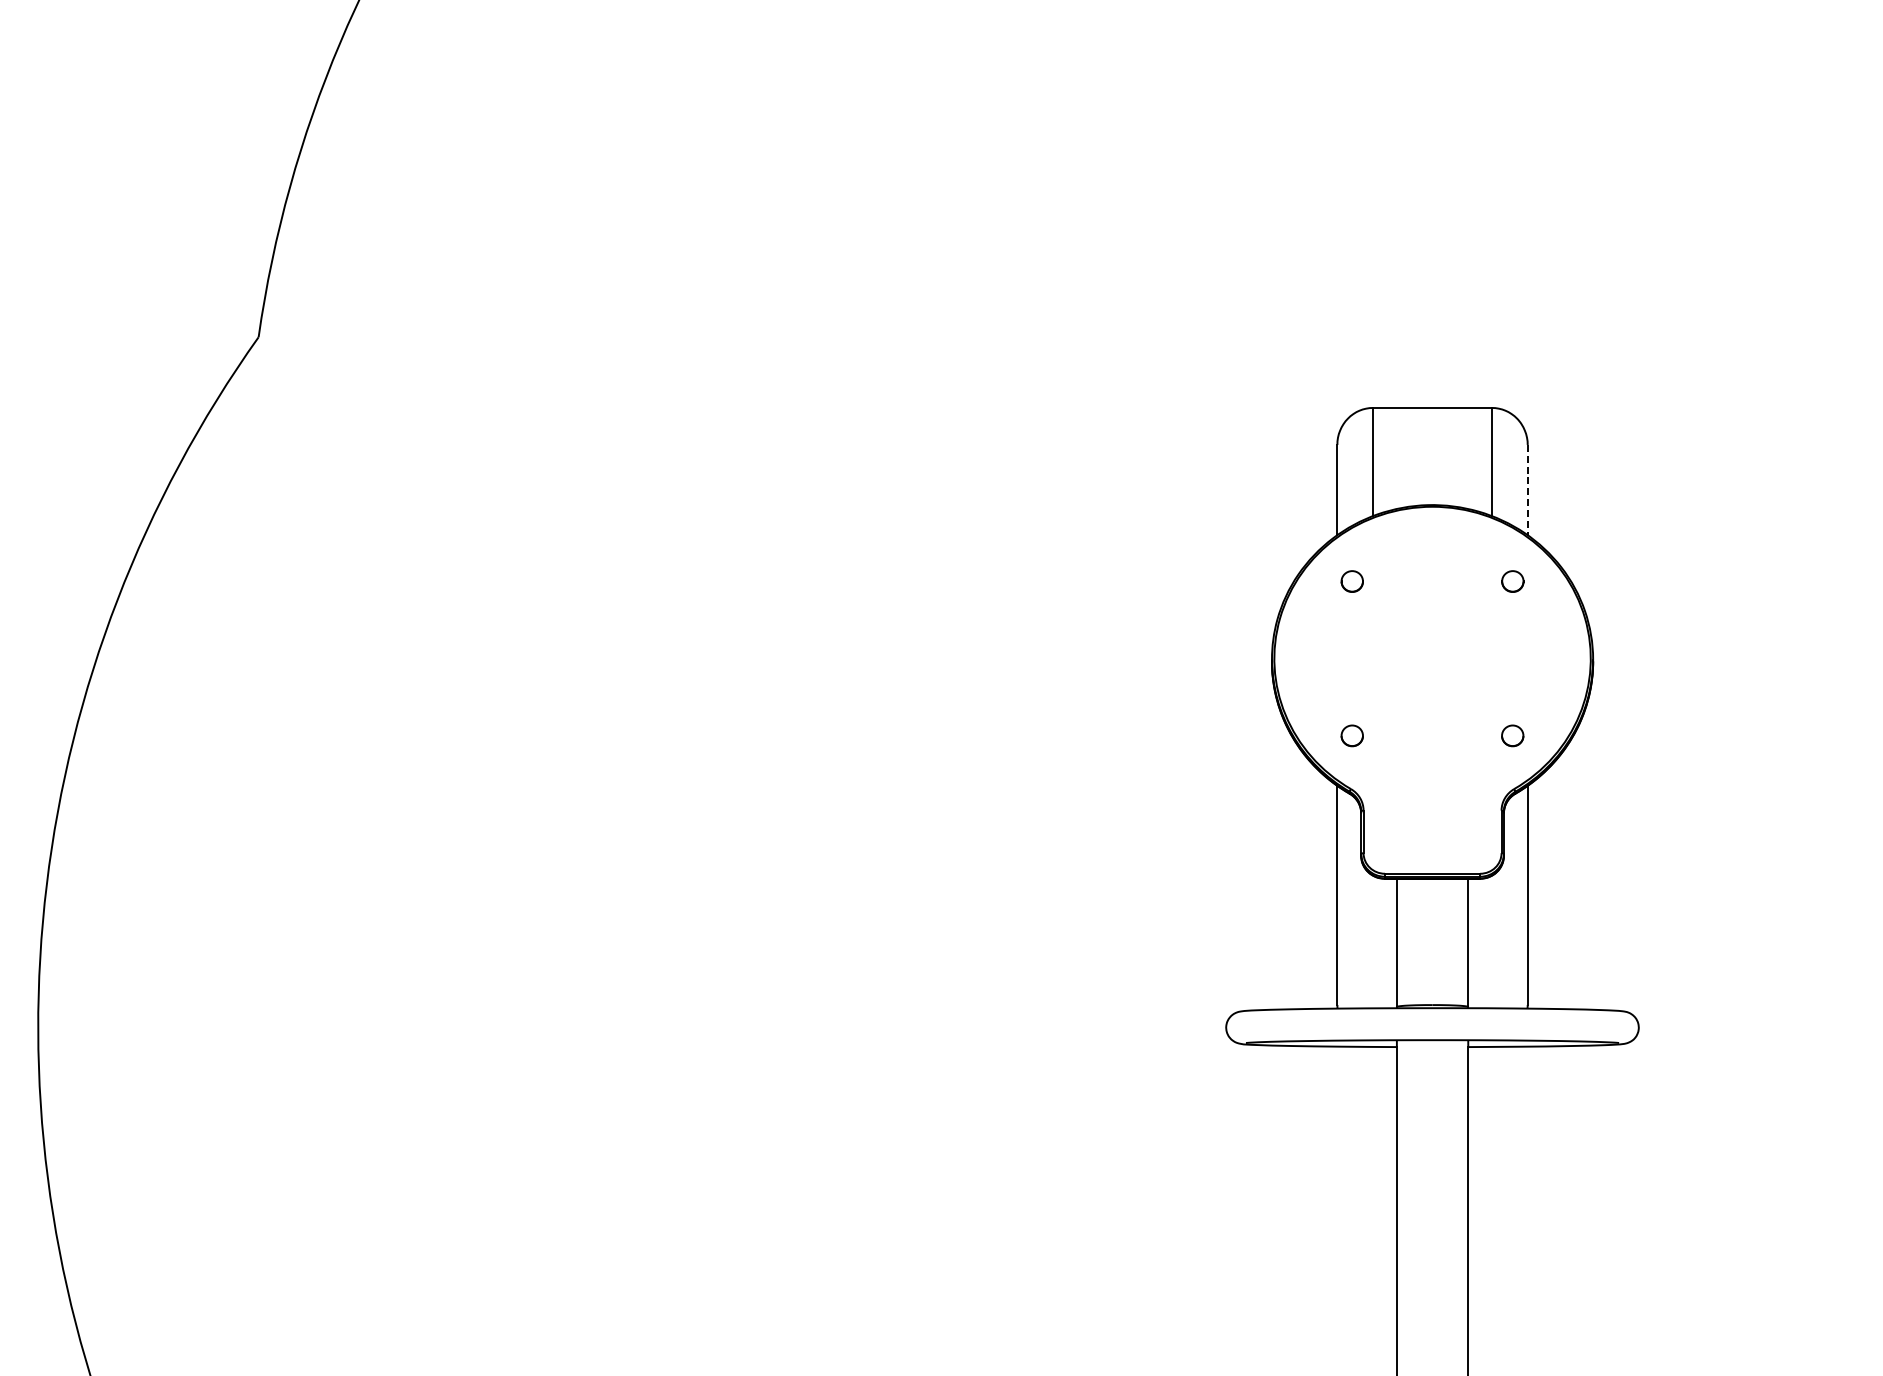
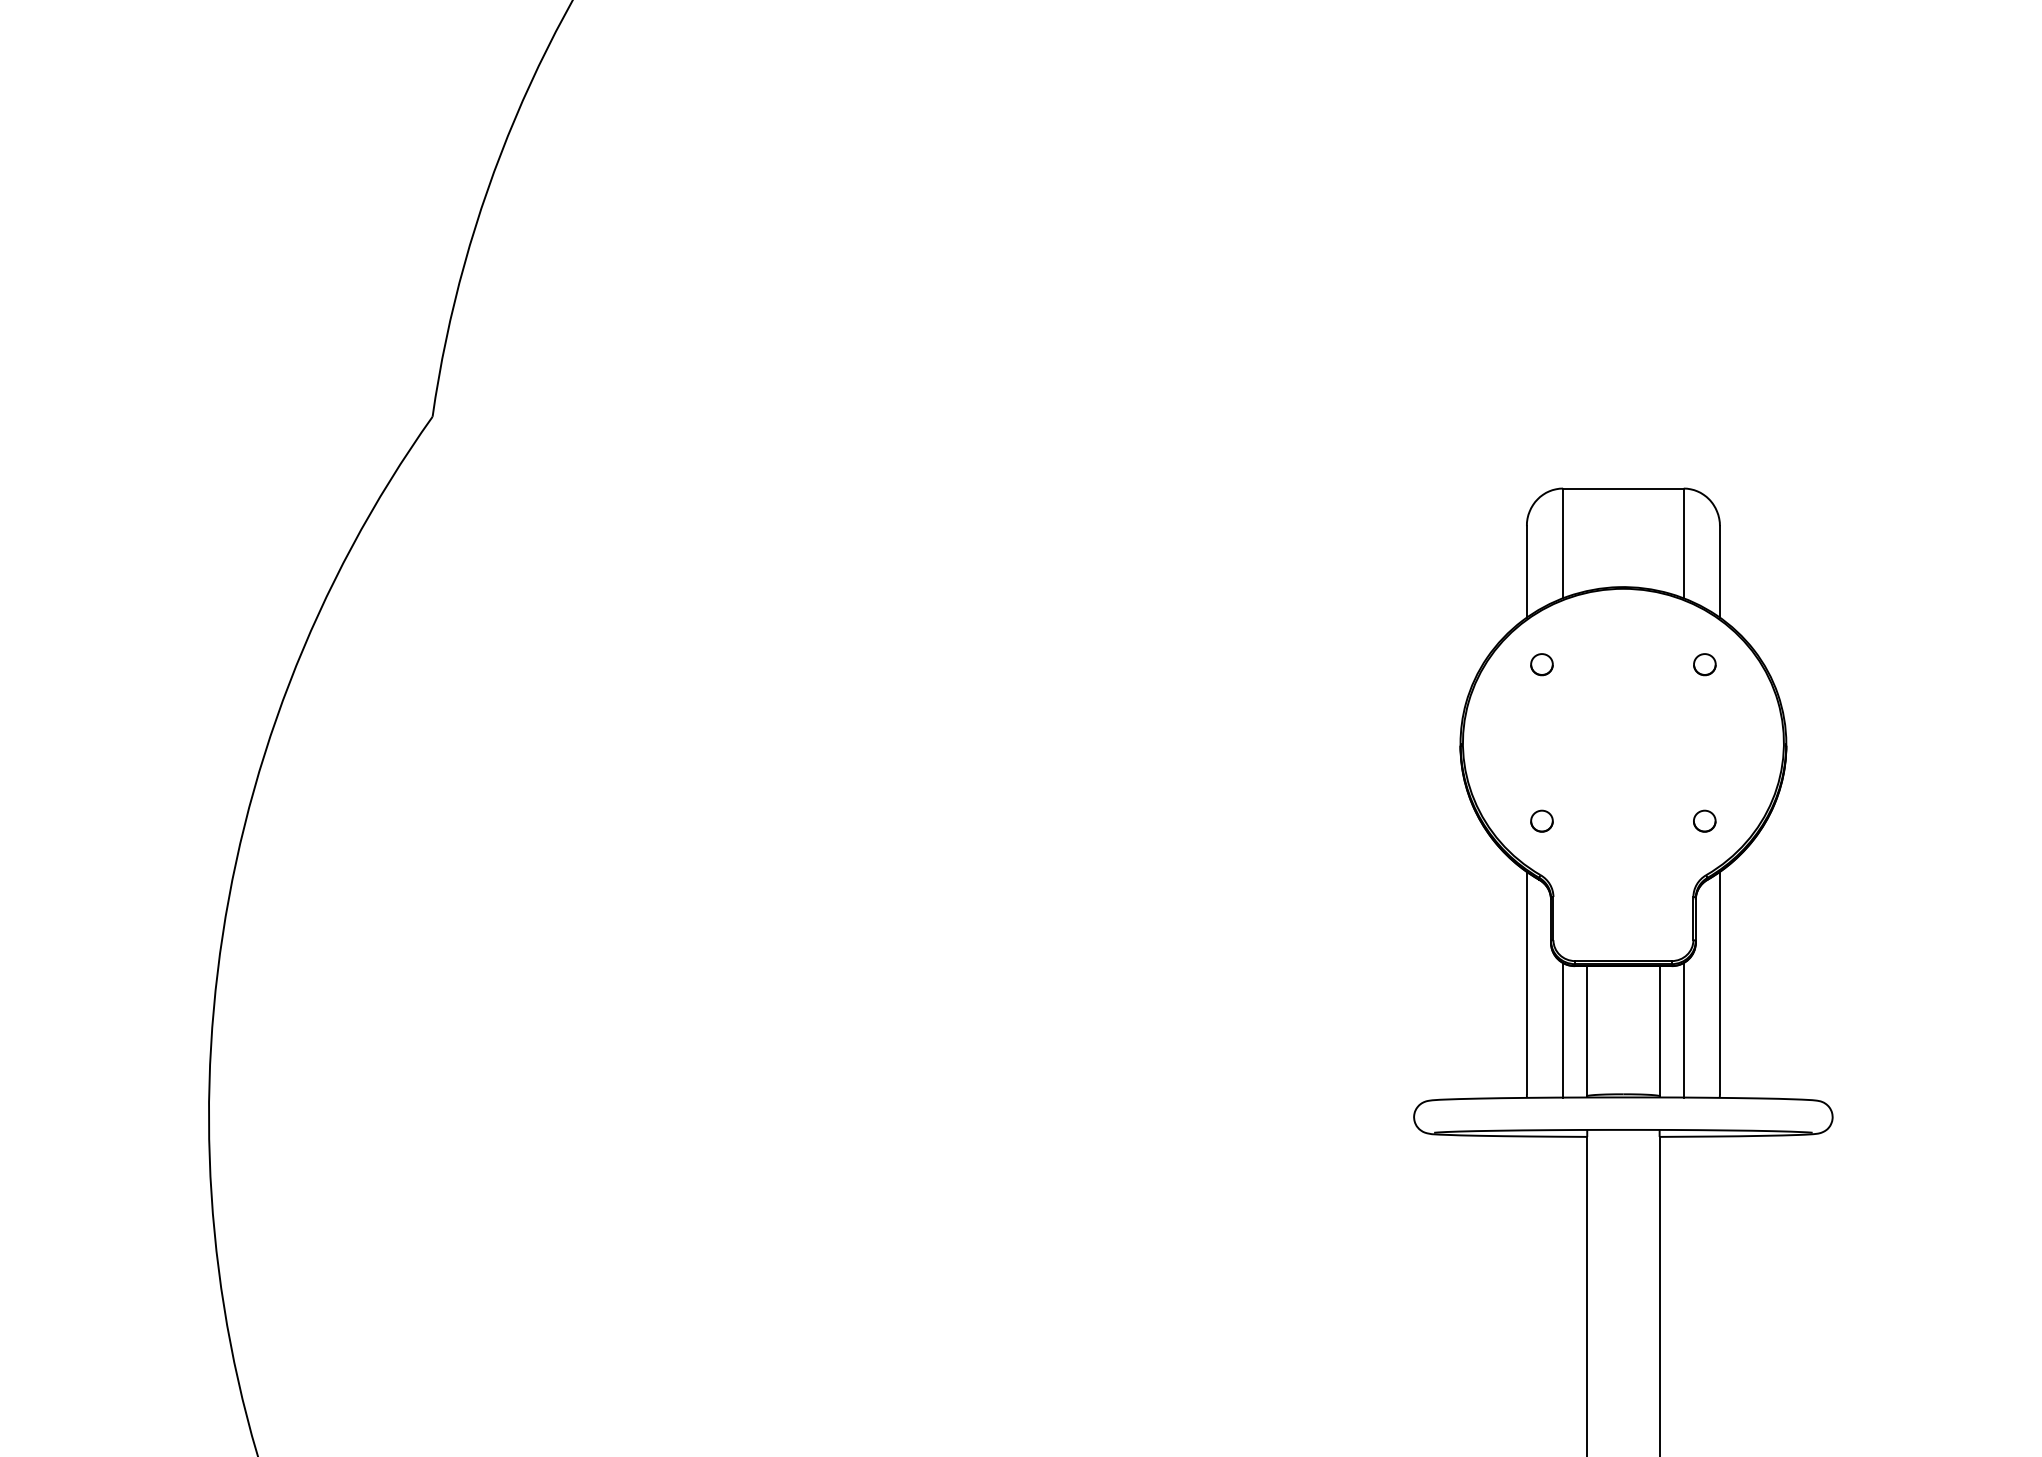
line: (1527, 489) -> (1719, 571), dashed -> solid
line: (1373, 942) -> (1563, 1030), added
line: (1491, 942) -> (1683, 1030), added

